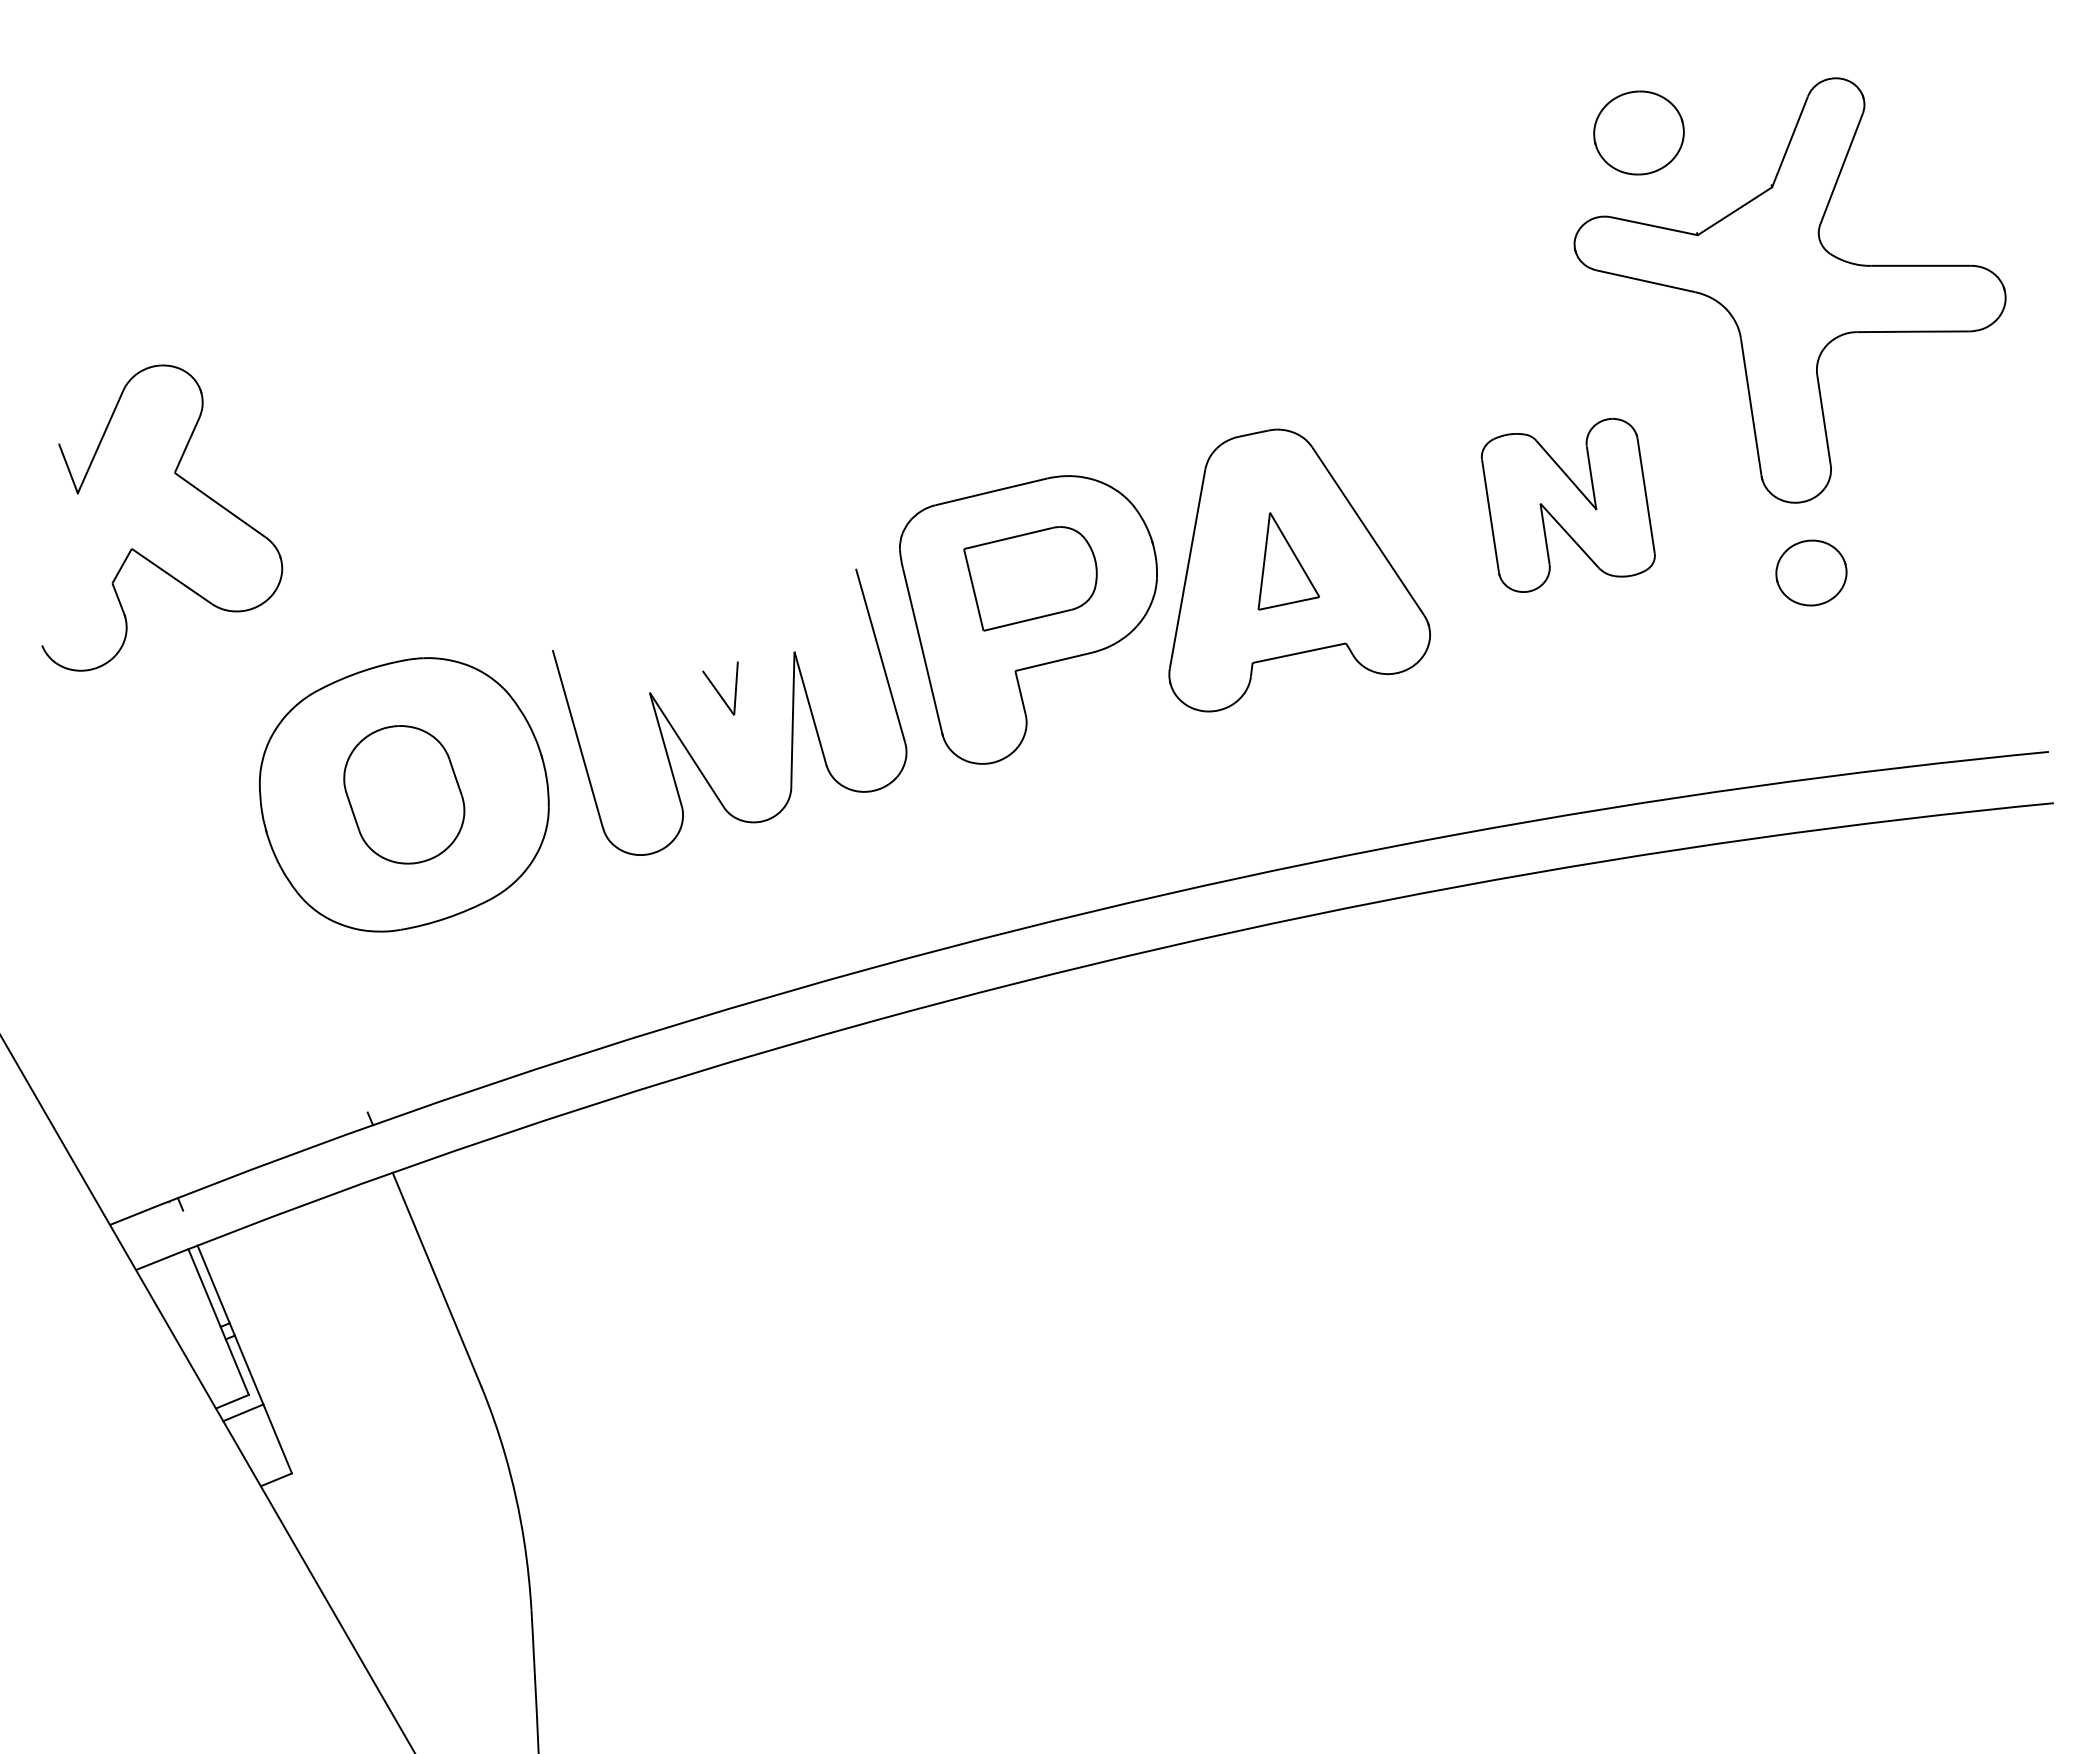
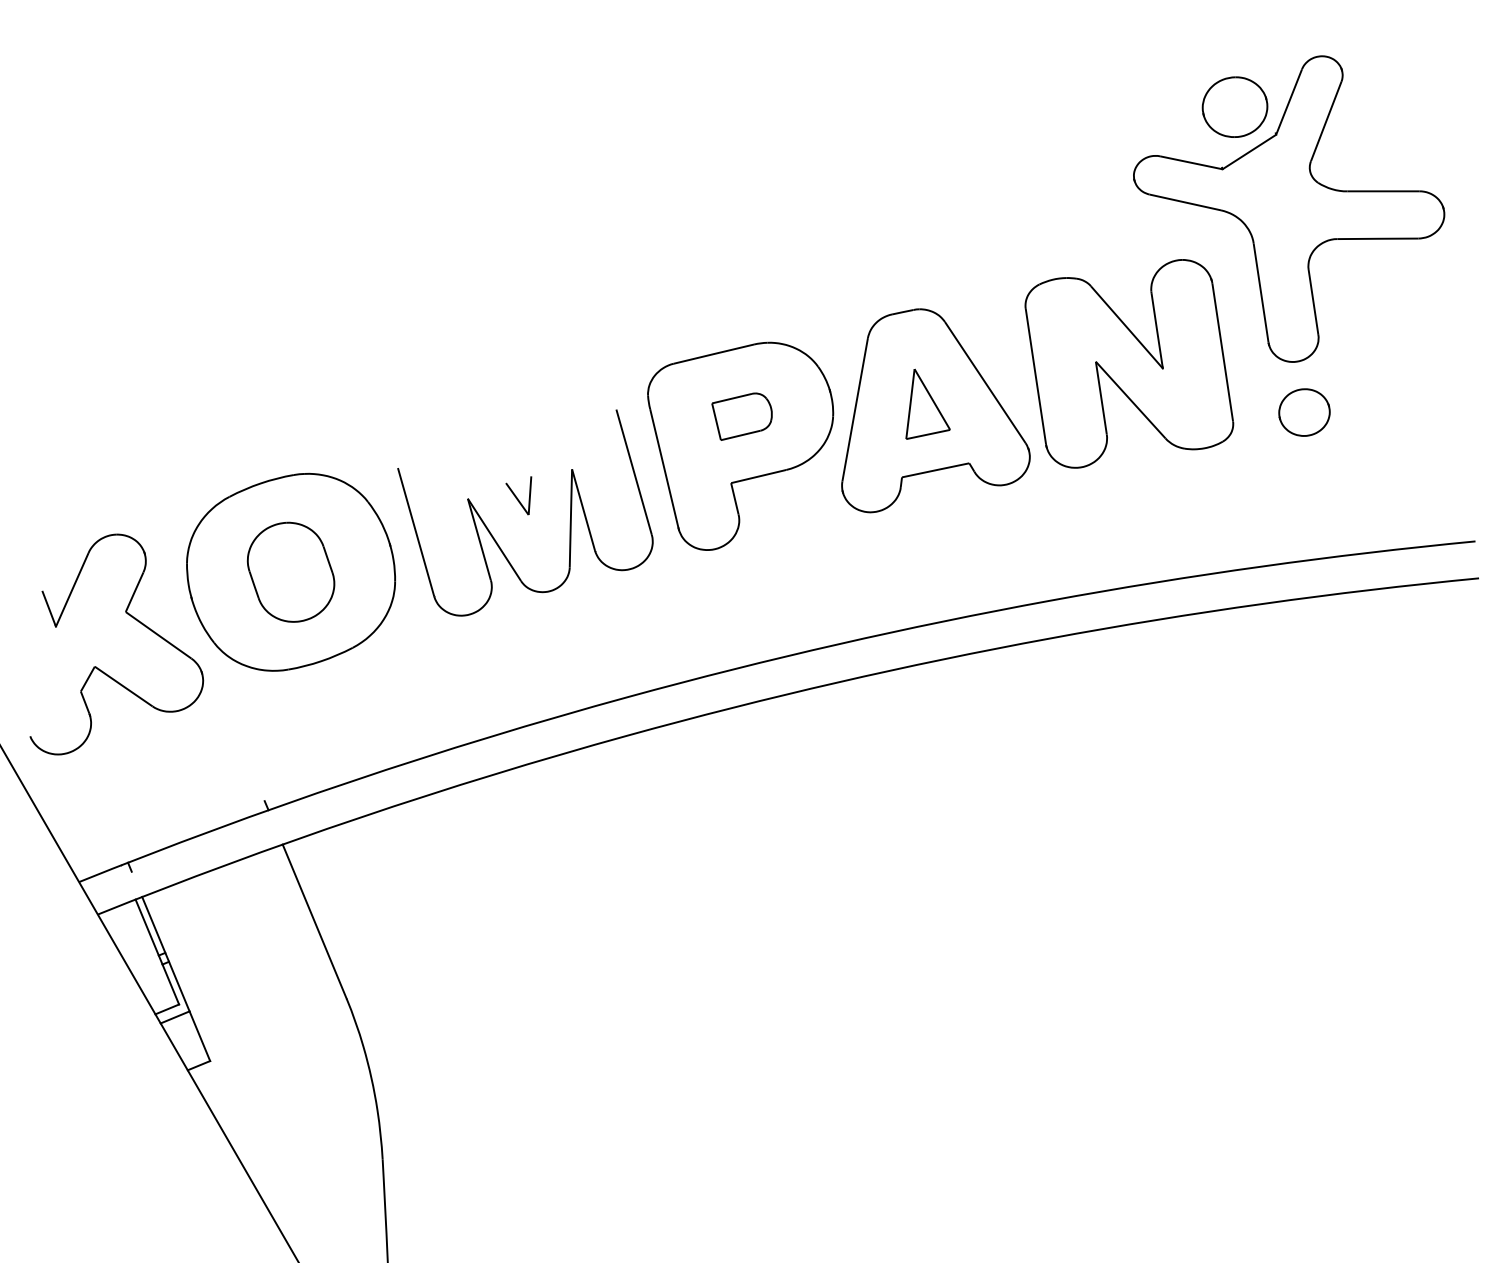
part: (1638, 132) -> (1234, 106), moved
part: (1568, 505) -> (1129, 363), size x1.67
part: (136, 550) -> (98, 667), moved
part: (1030, 578) -> (742, 416), size x0.62

